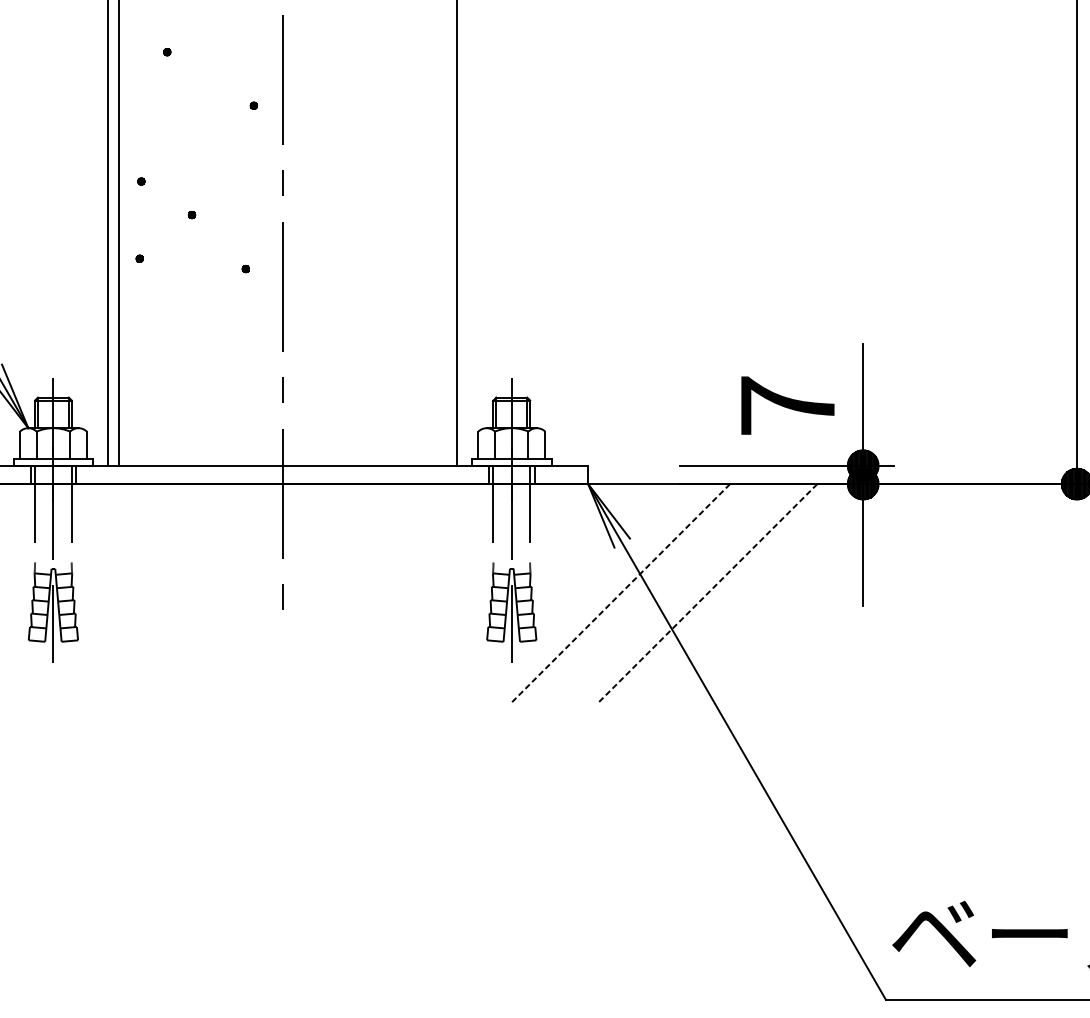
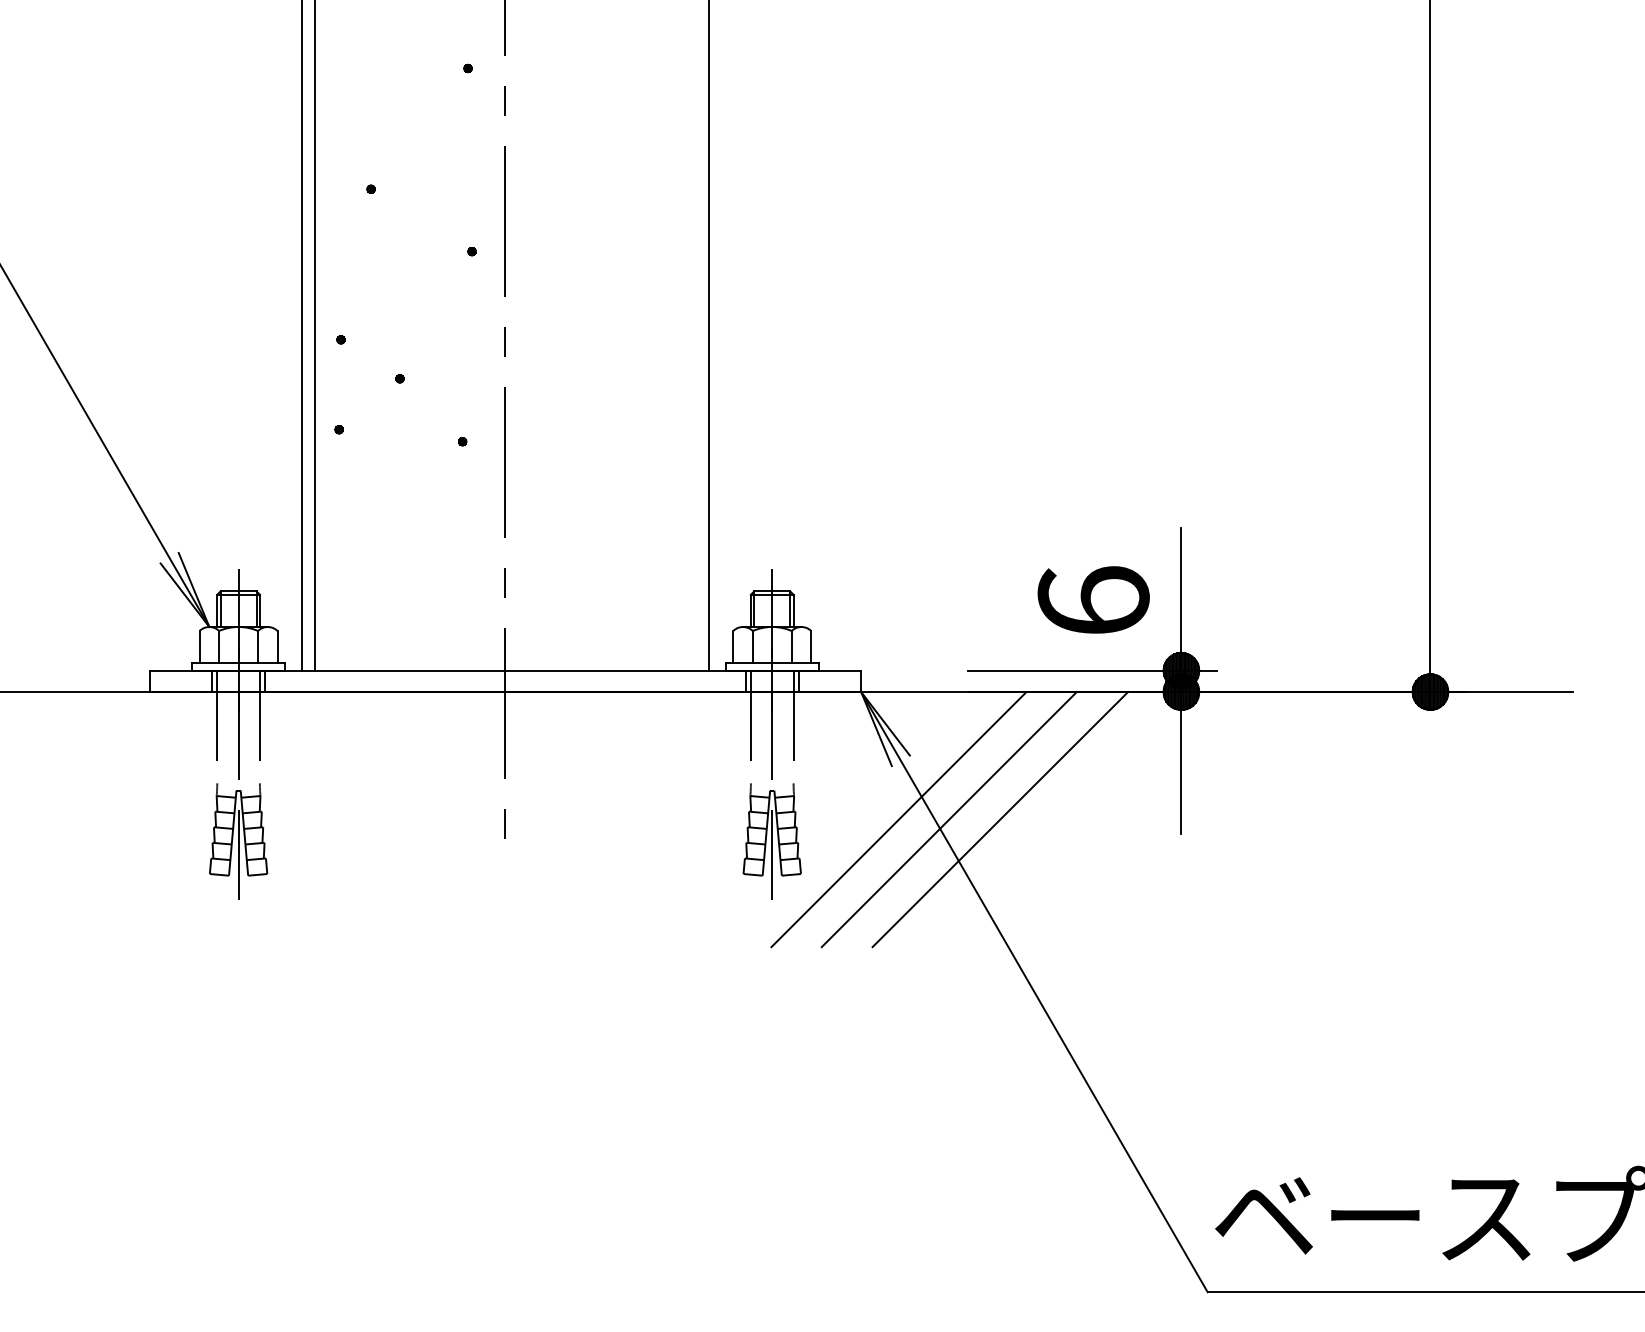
text: (787, 405) -> (1093, 600), 7 -> 6
line: (620, 593) -> (898, 819), dashed -> solid
line: (663, 593) -> (948, 819), added
line: (706, 593) -> (999, 819), dashed -> solid

